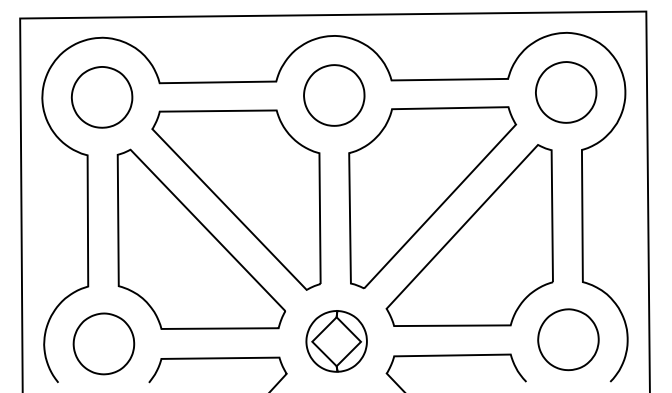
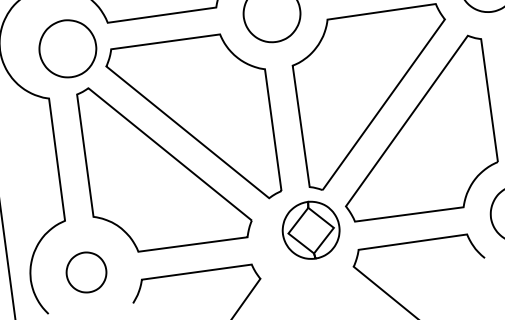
part: (101, 97) -> (67, 49), moved
part: (336, 341) -> (310, 230), moved
part: (103, 343) -> (86, 272), size x0.7

